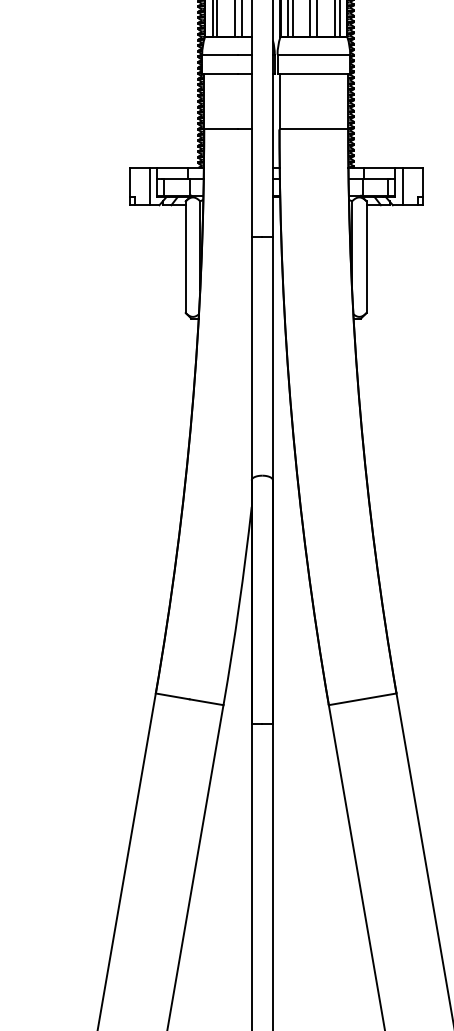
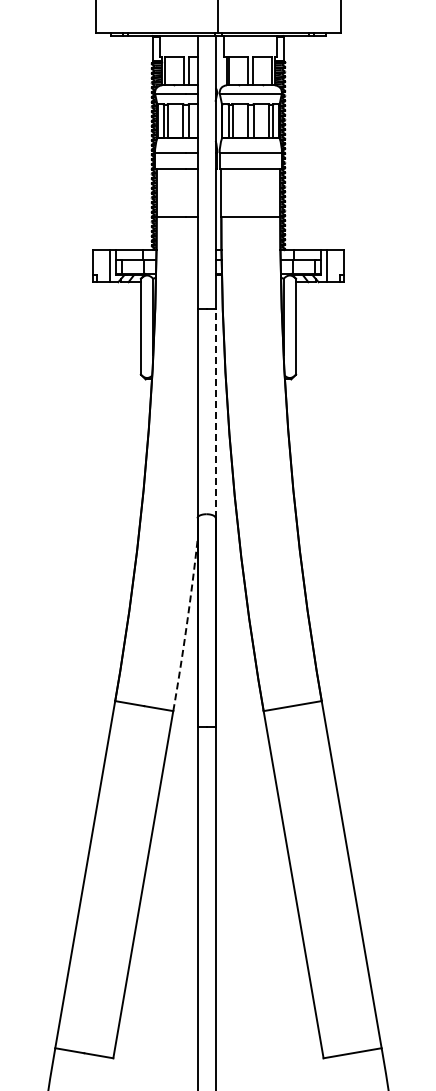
line: (272, 358) -> (215, 413), solid -> dashed
arc: (238, 606) -> (186, 626), solid -> dashed

